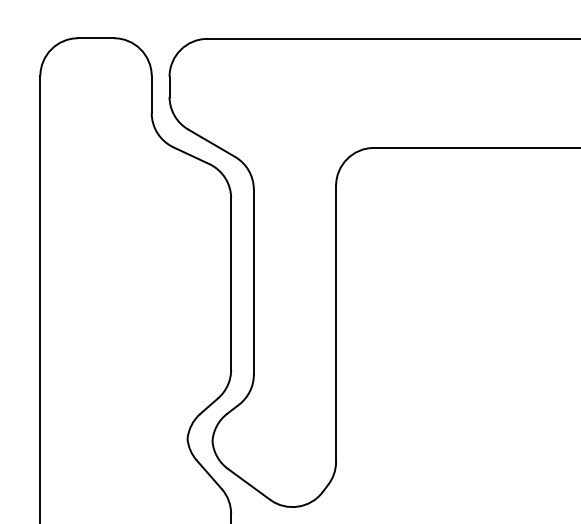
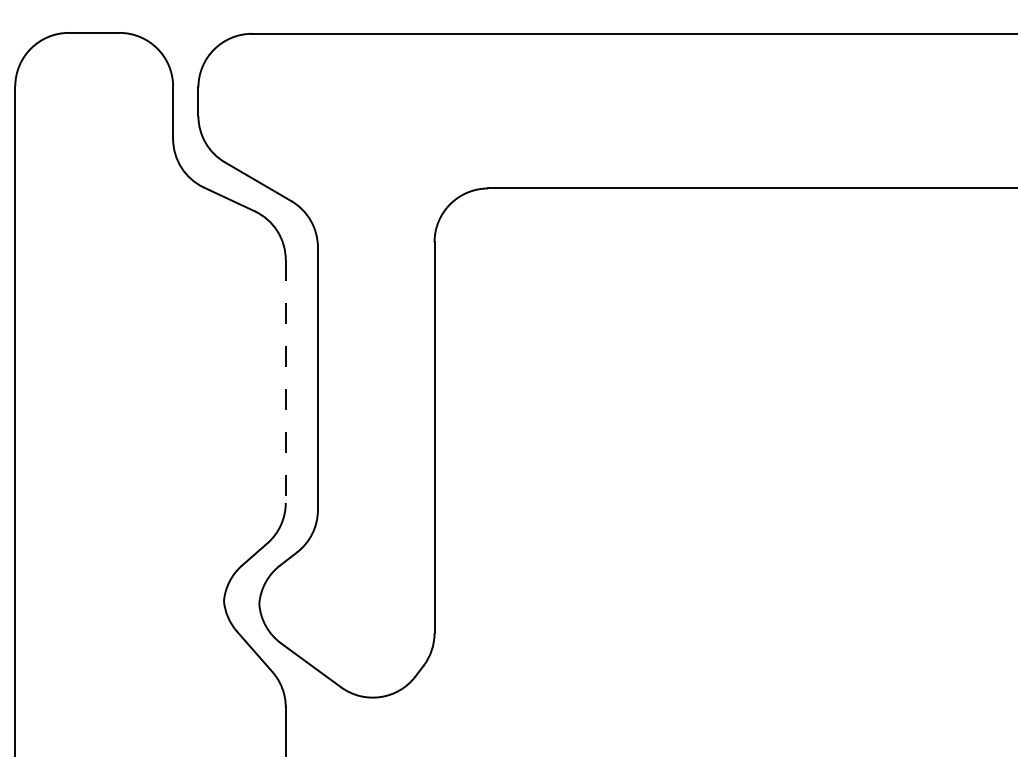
line: (230, 284) -> (285, 381), solid -> dashed

